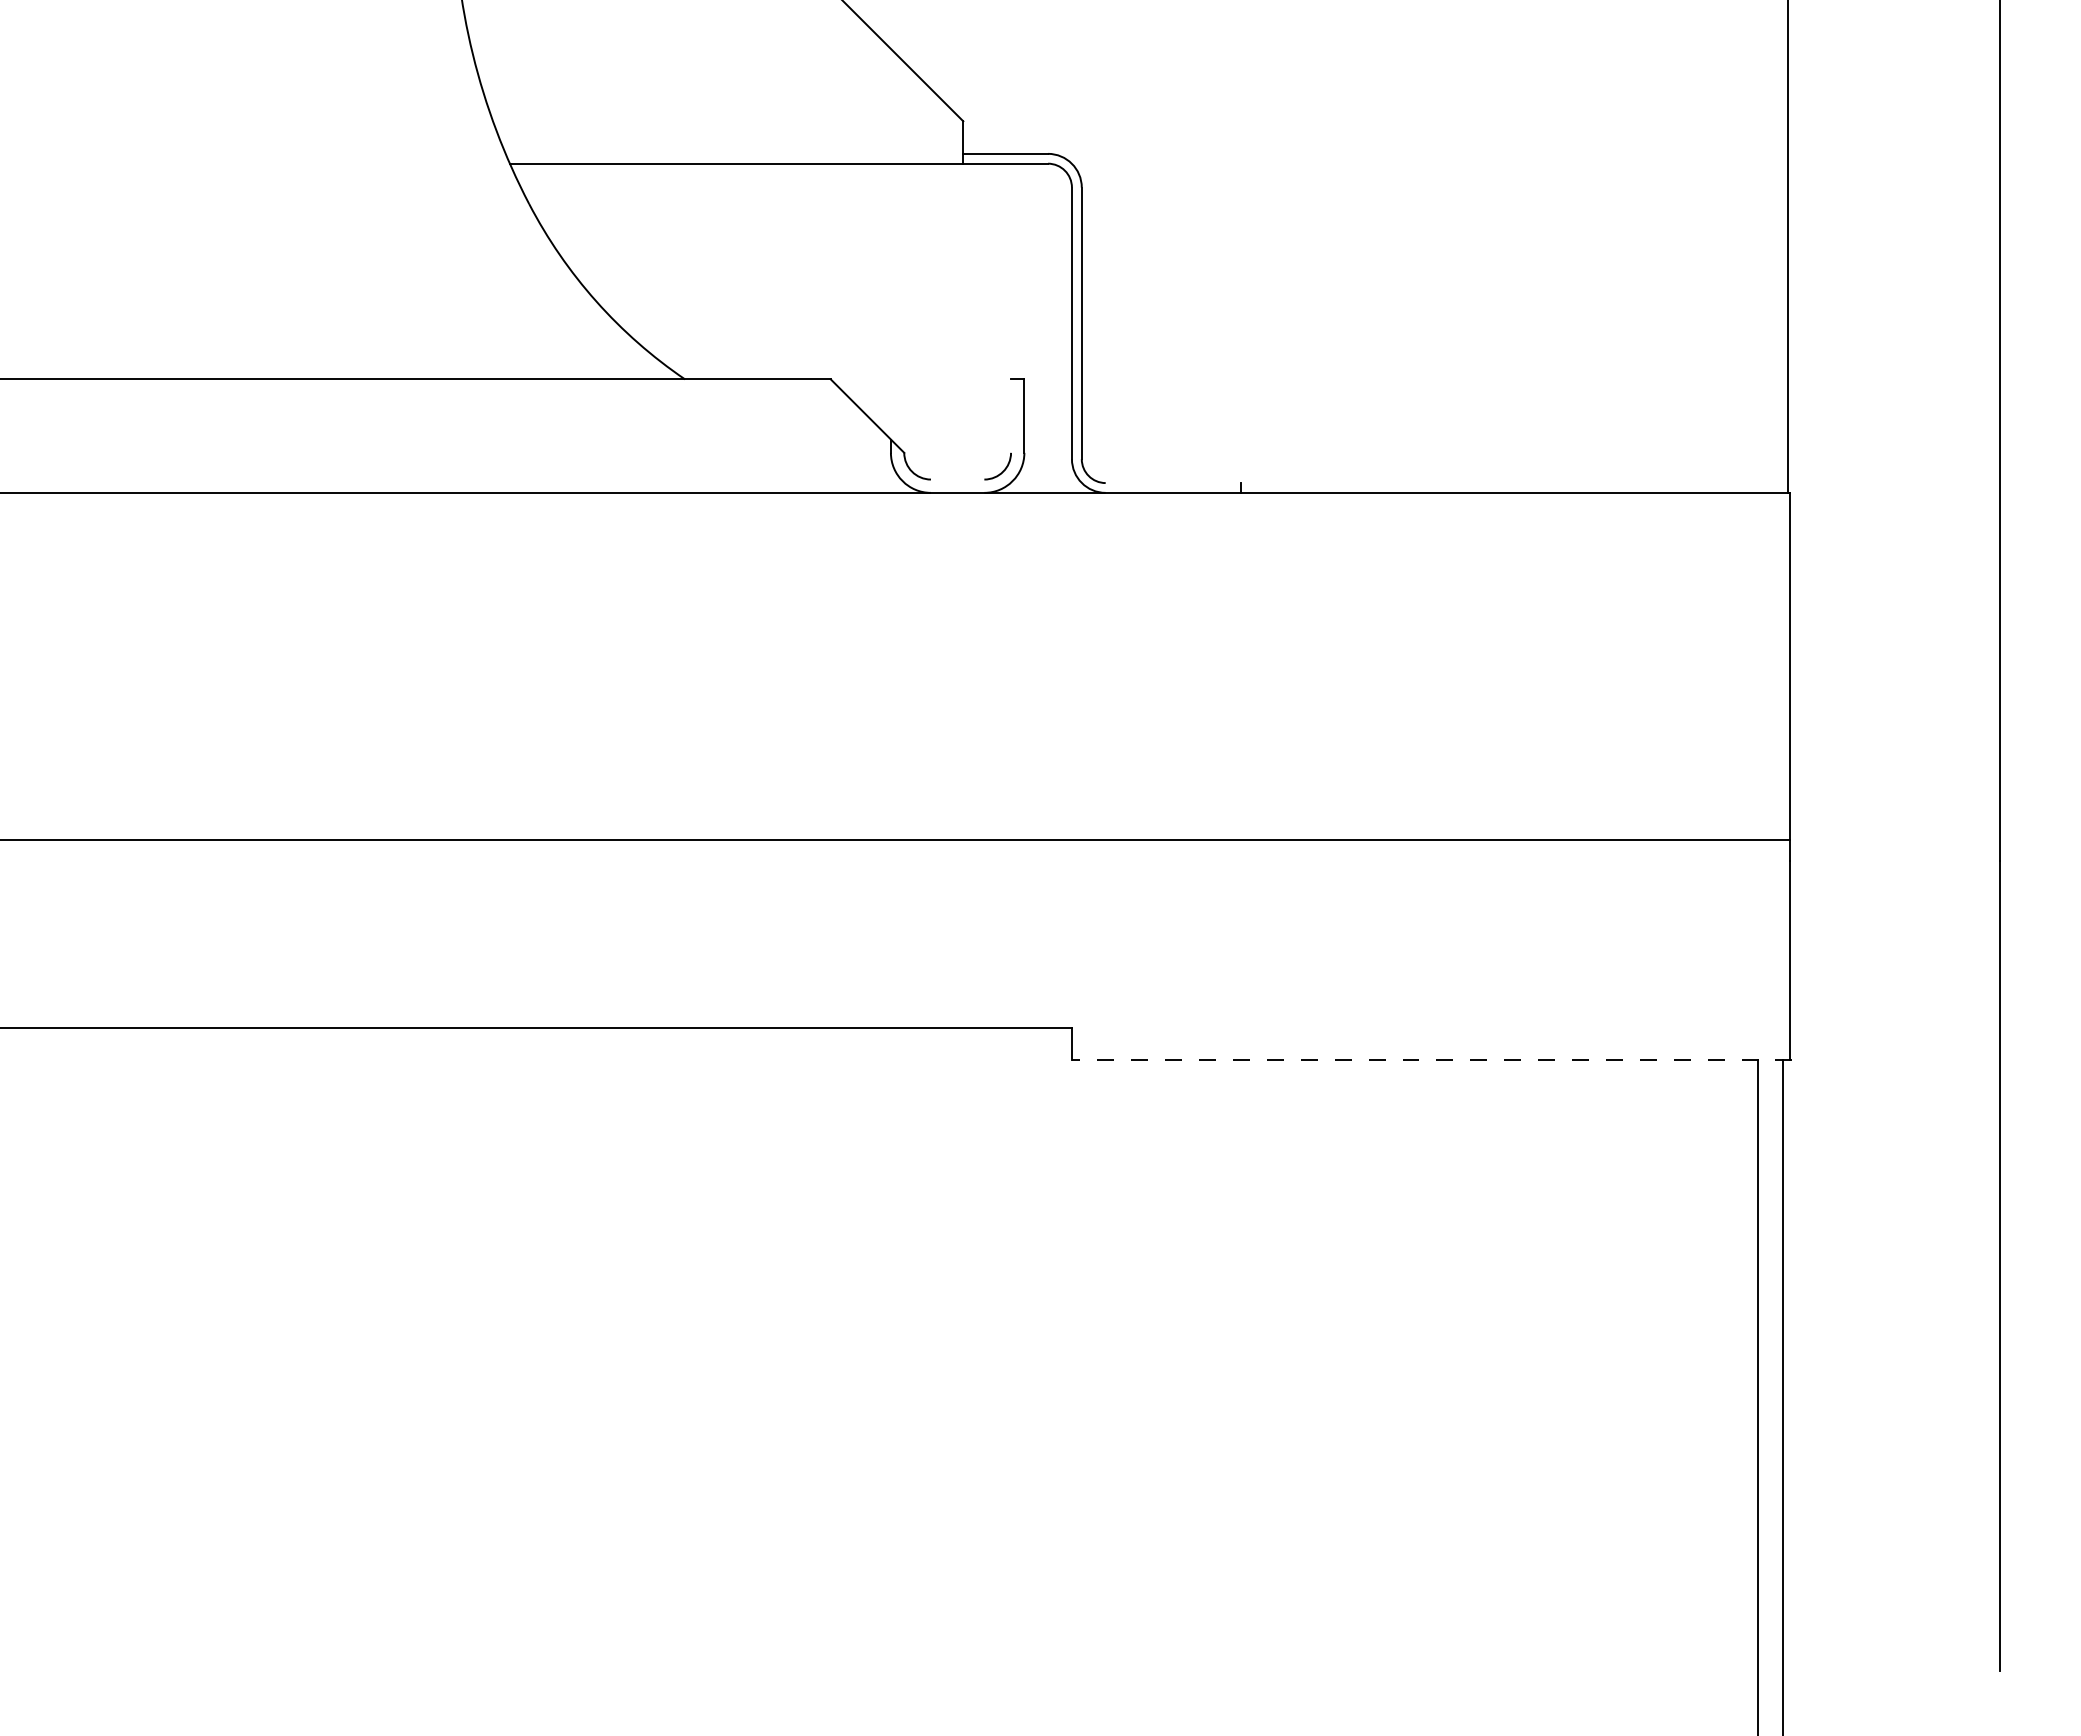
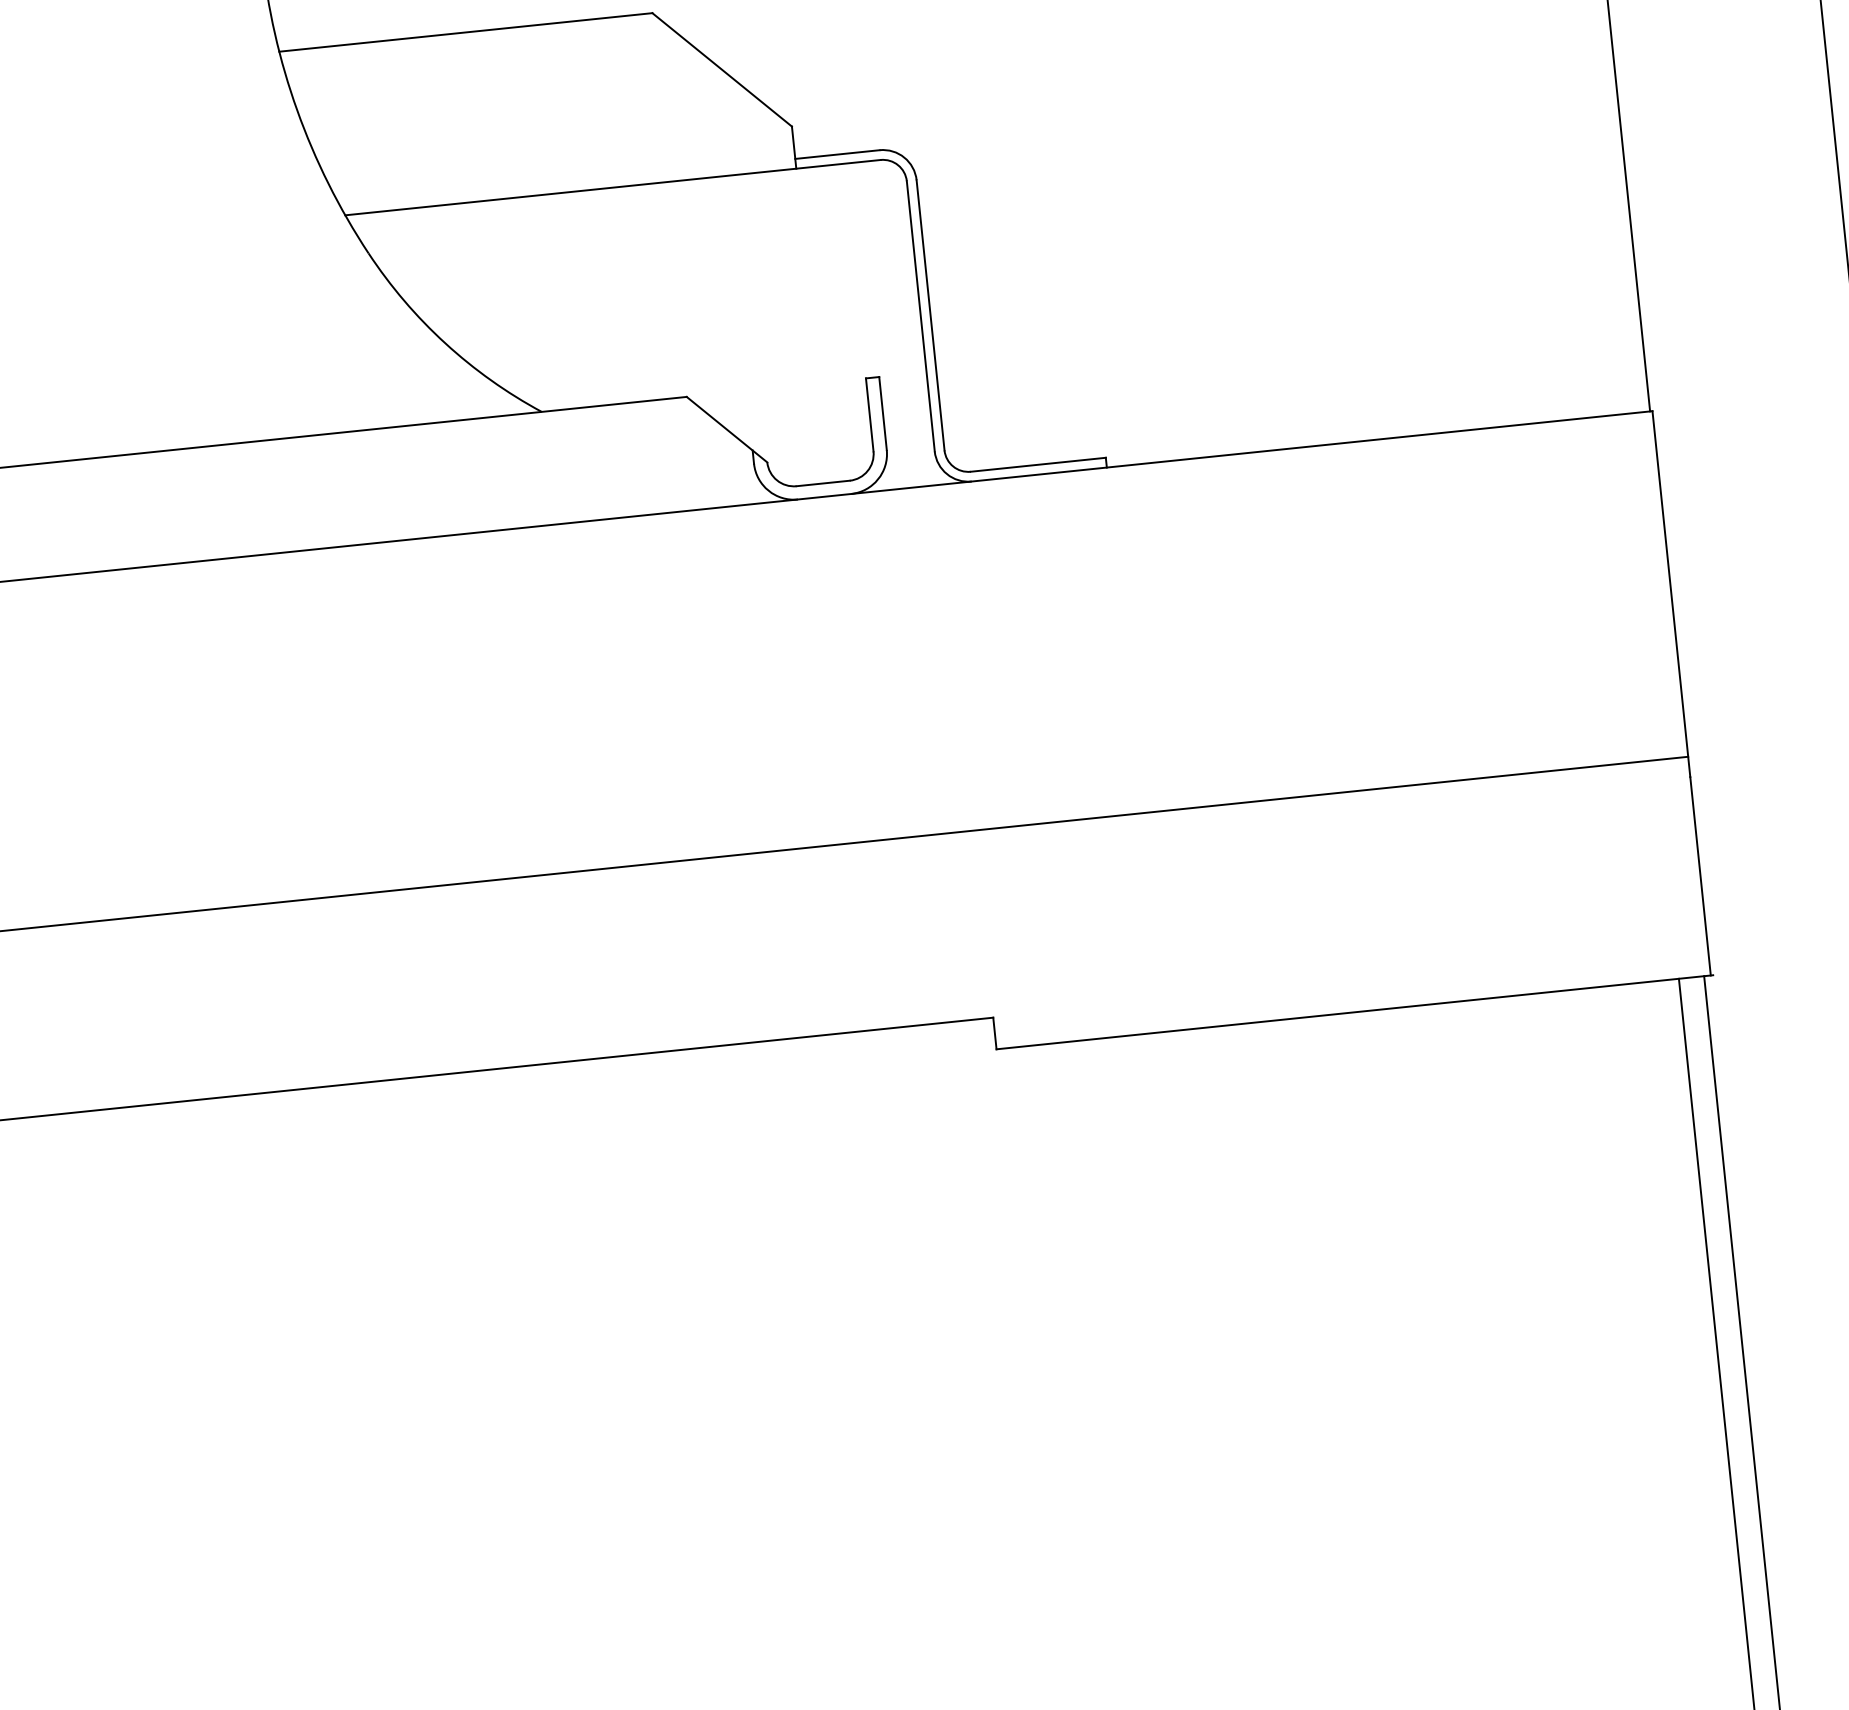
line: (1011, 415) -> (870, 414), added
line: (957, 479) -> (822, 483), added
line: (1173, 483) -> (1038, 465), added
line: (1431, 1060) -> (1354, 1012), dashed -> solid

